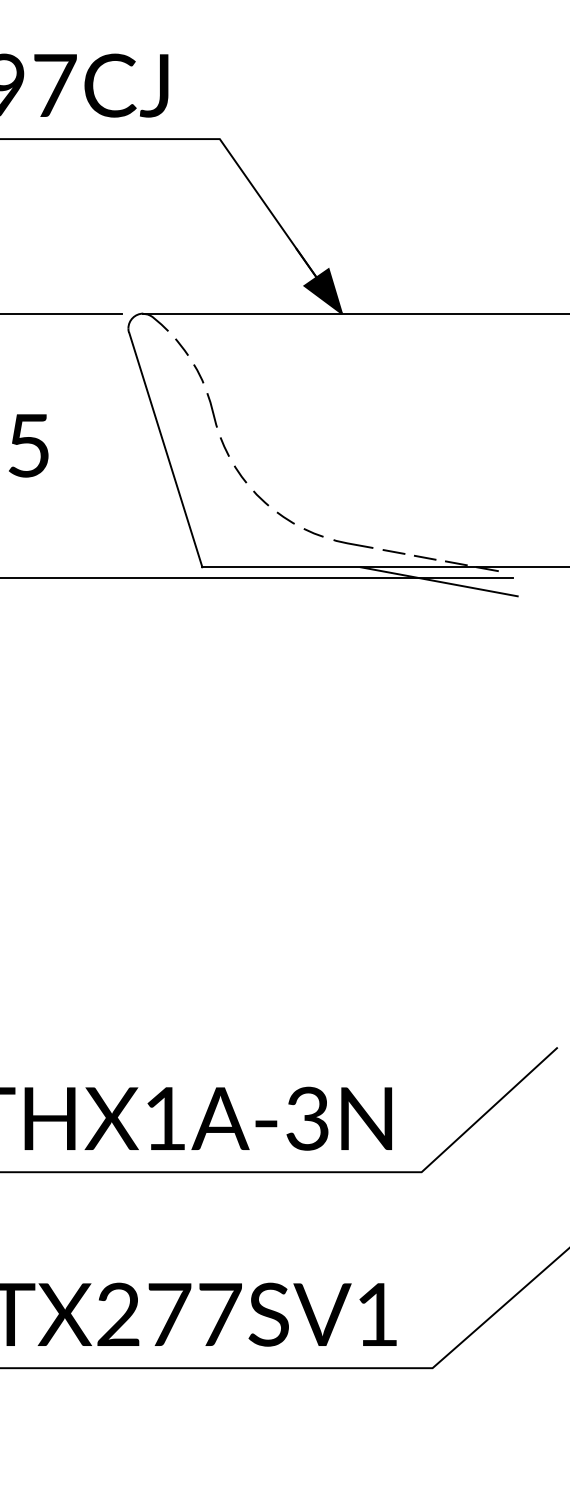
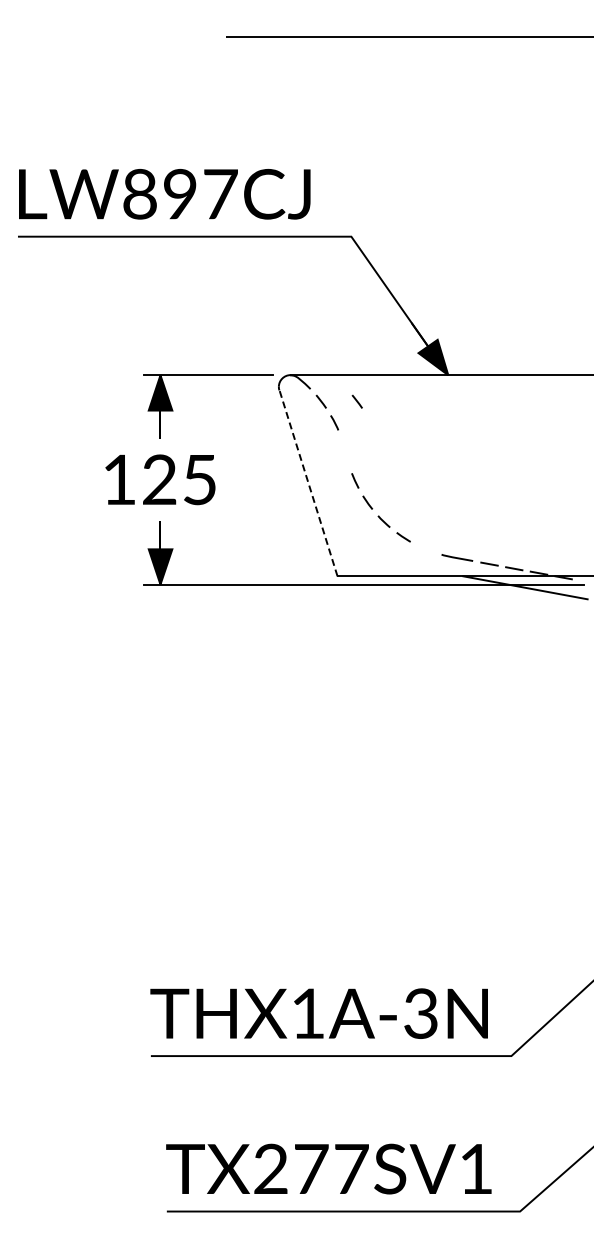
line: (226, 346) -> (356, 401), added
line: (211, 409) -> (344, 451), removed
line: (165, 449) -> (308, 482), solid -> dashed
line: (313, 532) -> (425, 548), removed

